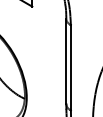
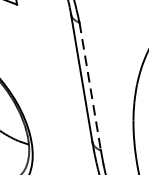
line: (70, 67) -> (89, 86), solid -> dashed

